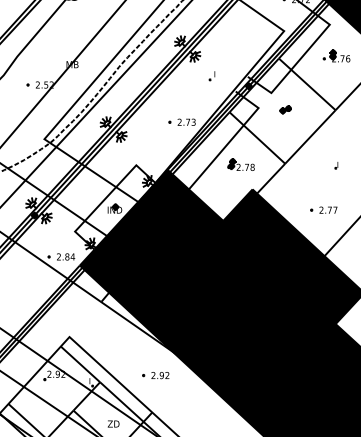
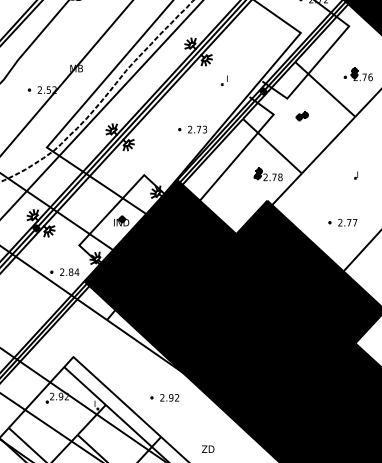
part: (335, 56) -> (357, 74), moved
part: (240, 164) -> (267, 174), moved
text: (113, 423) -> (208, 448), moved

